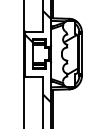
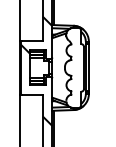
hatch: (70, 54) -> (75, 68), removed

